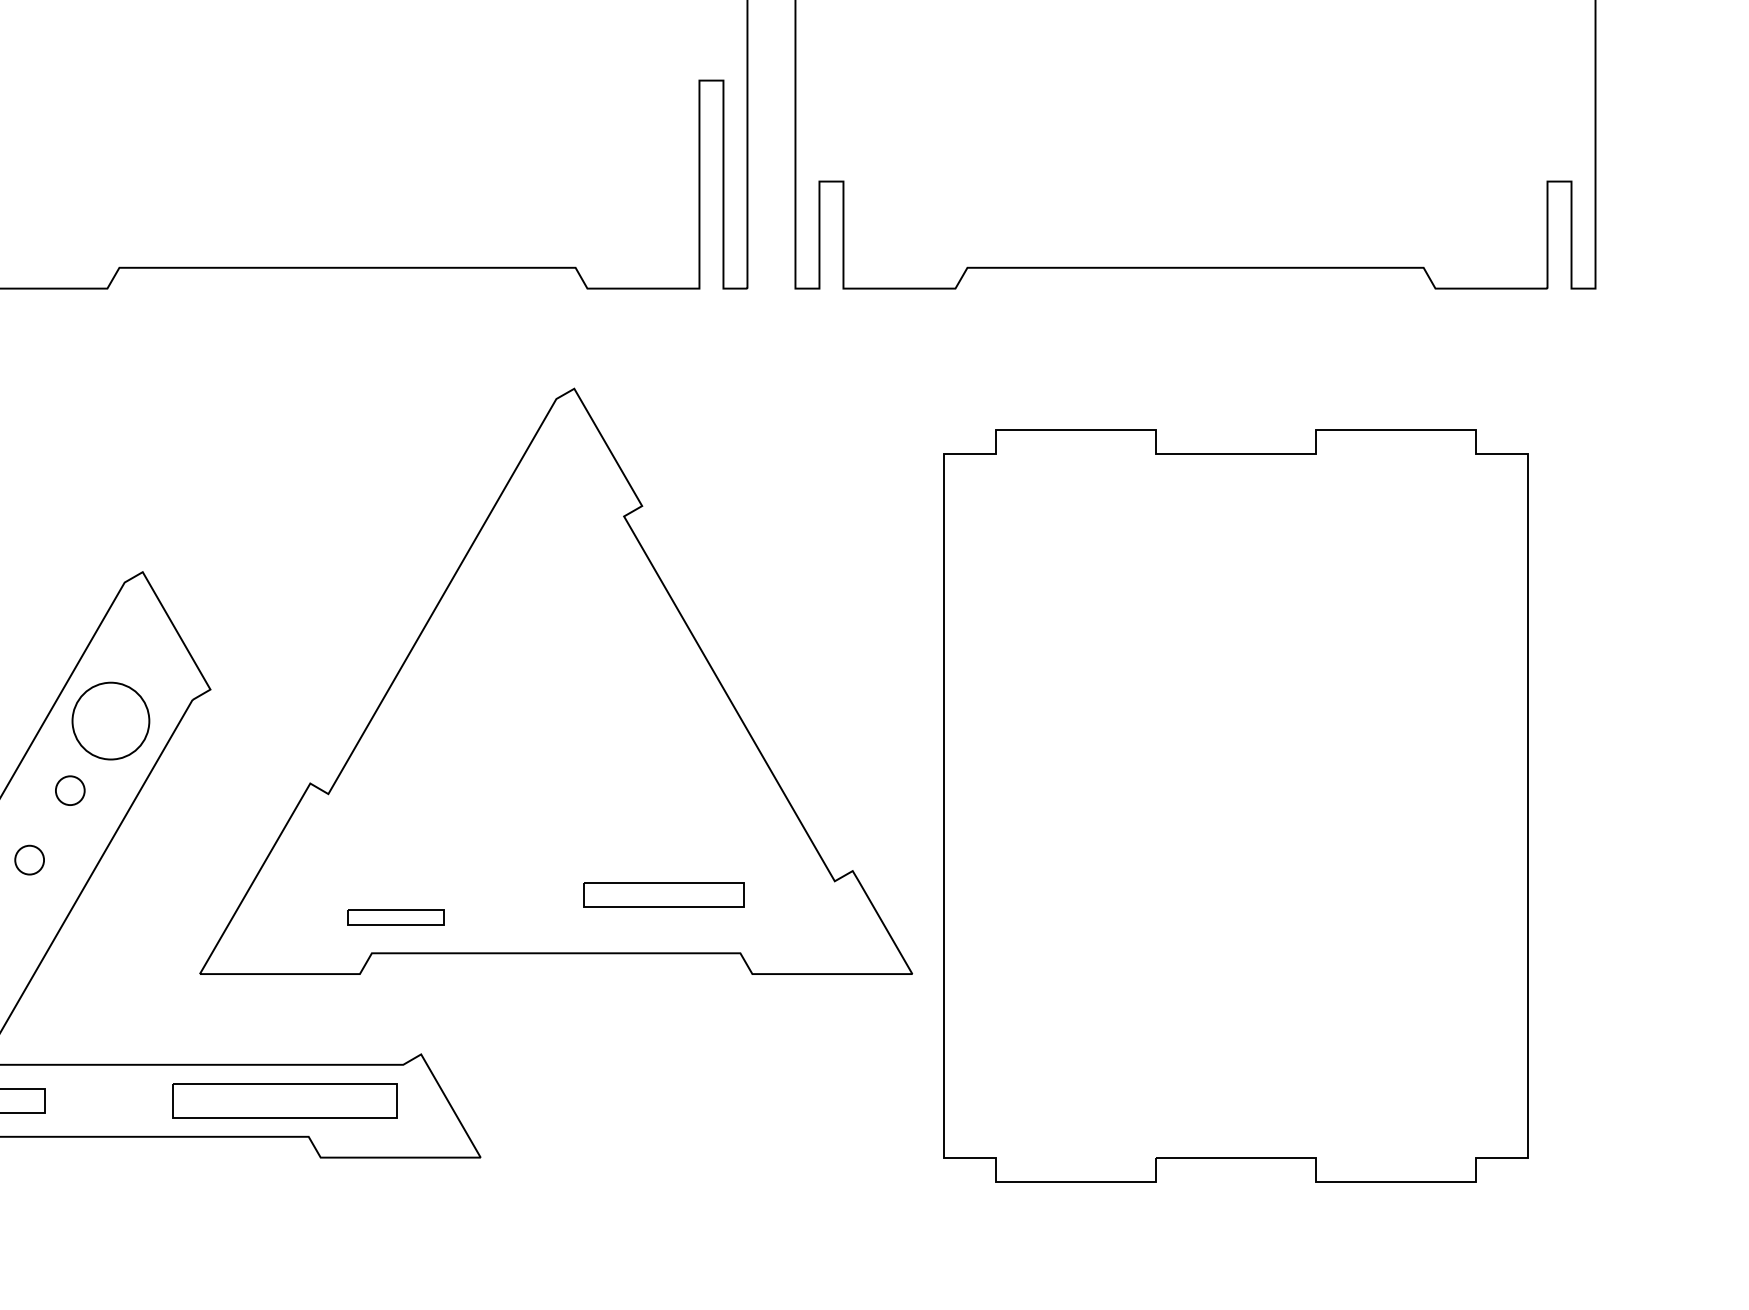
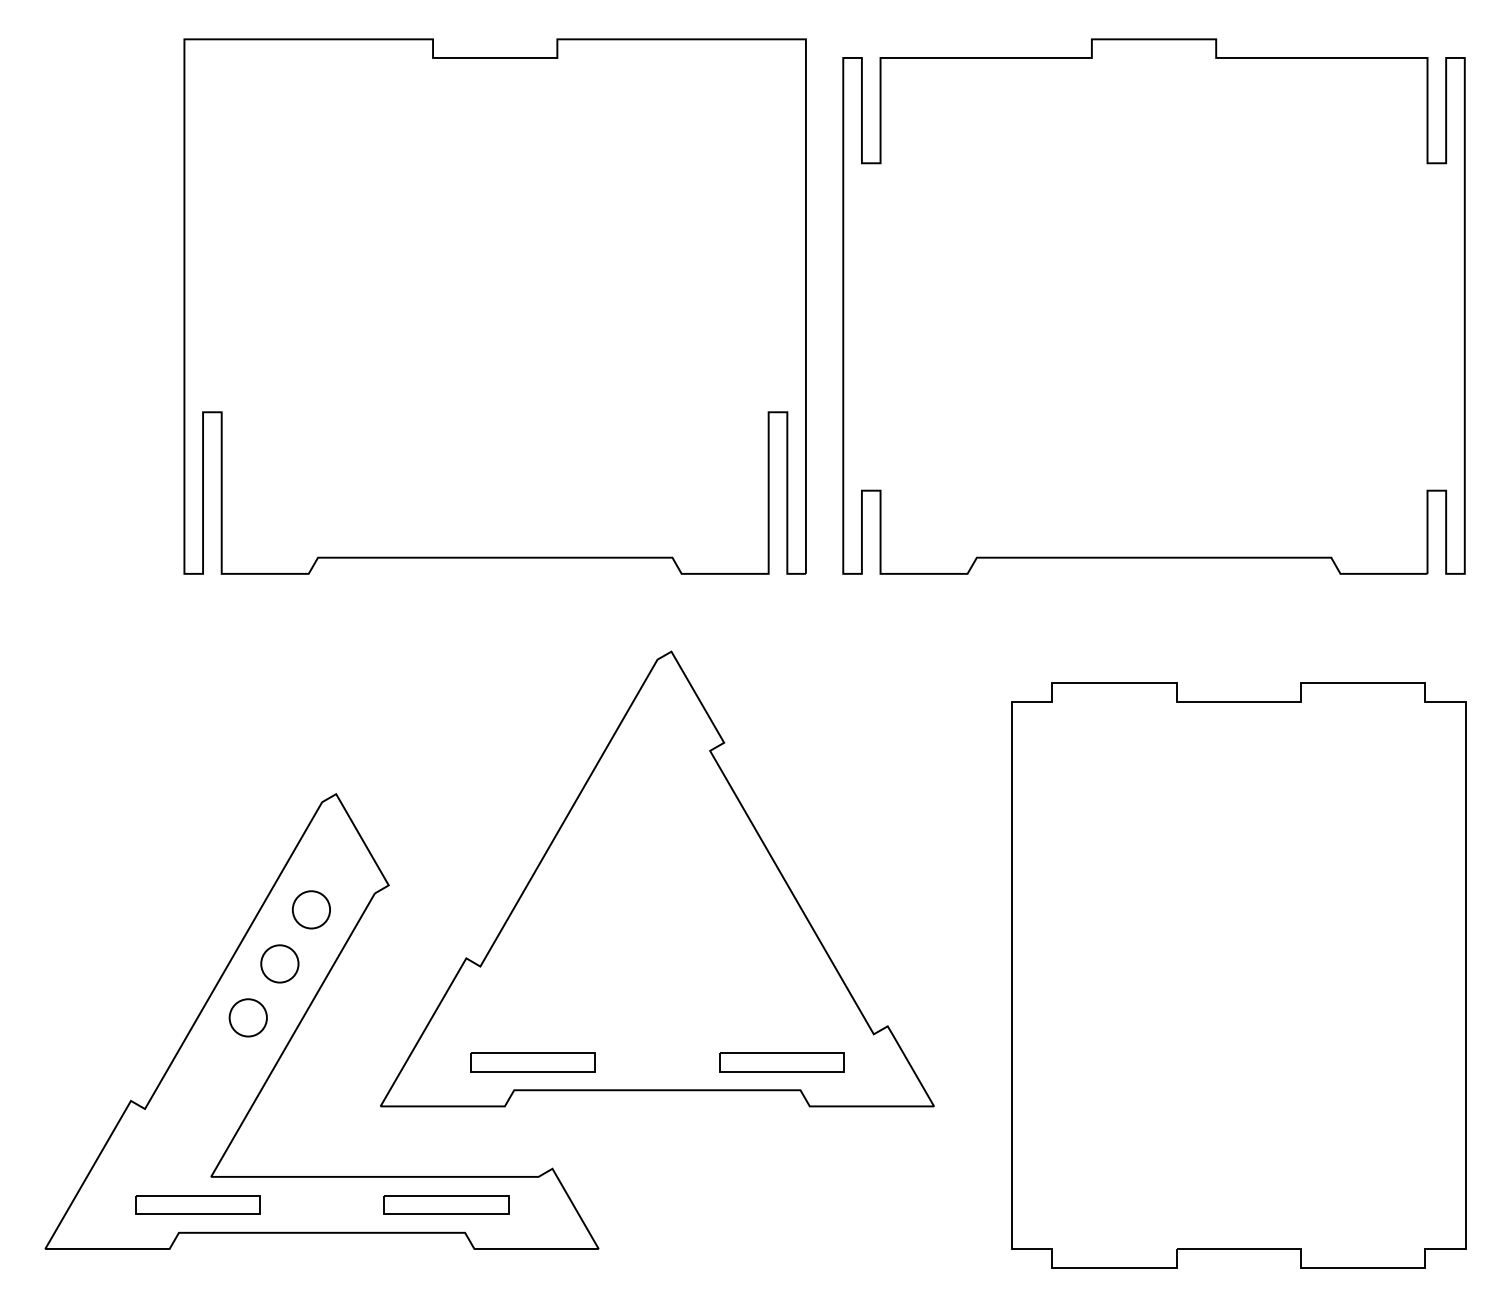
circle: (110, 720) -> (311, 909), size x0.62
circle: (69, 790) -> (279, 963), size x1.67
part: (1235, 805) -> (1238, 975), moved
circle: (28, 859) -> (247, 1017), size x1.67
part: (663, 895) -> (781, 1062), moved
part: (395, 917) -> (532, 1062), size x1.67
part: (284, 1100) -> (446, 1204), size x0.71

